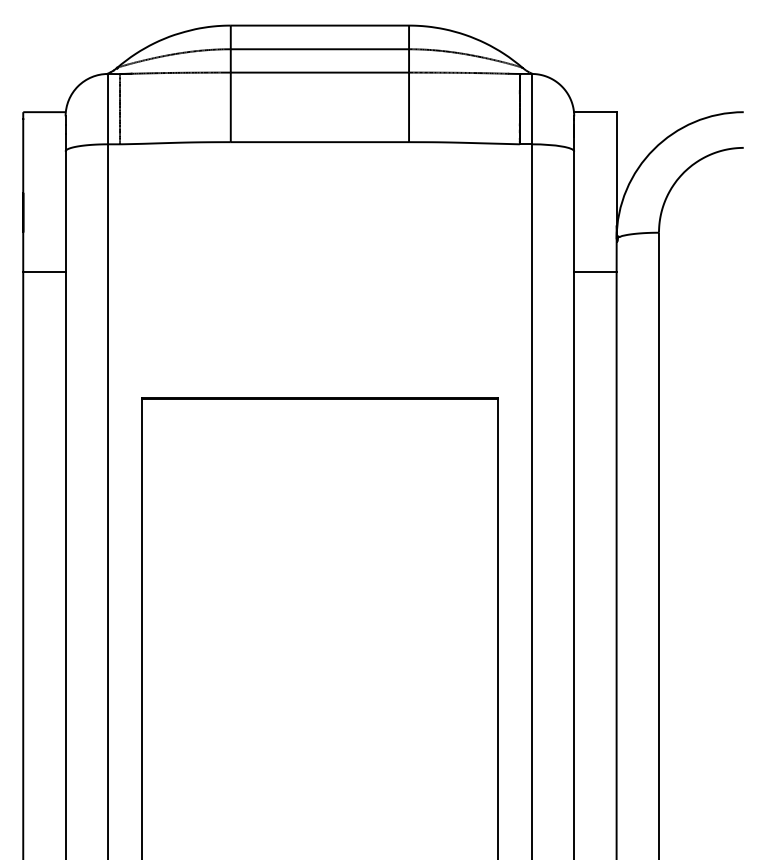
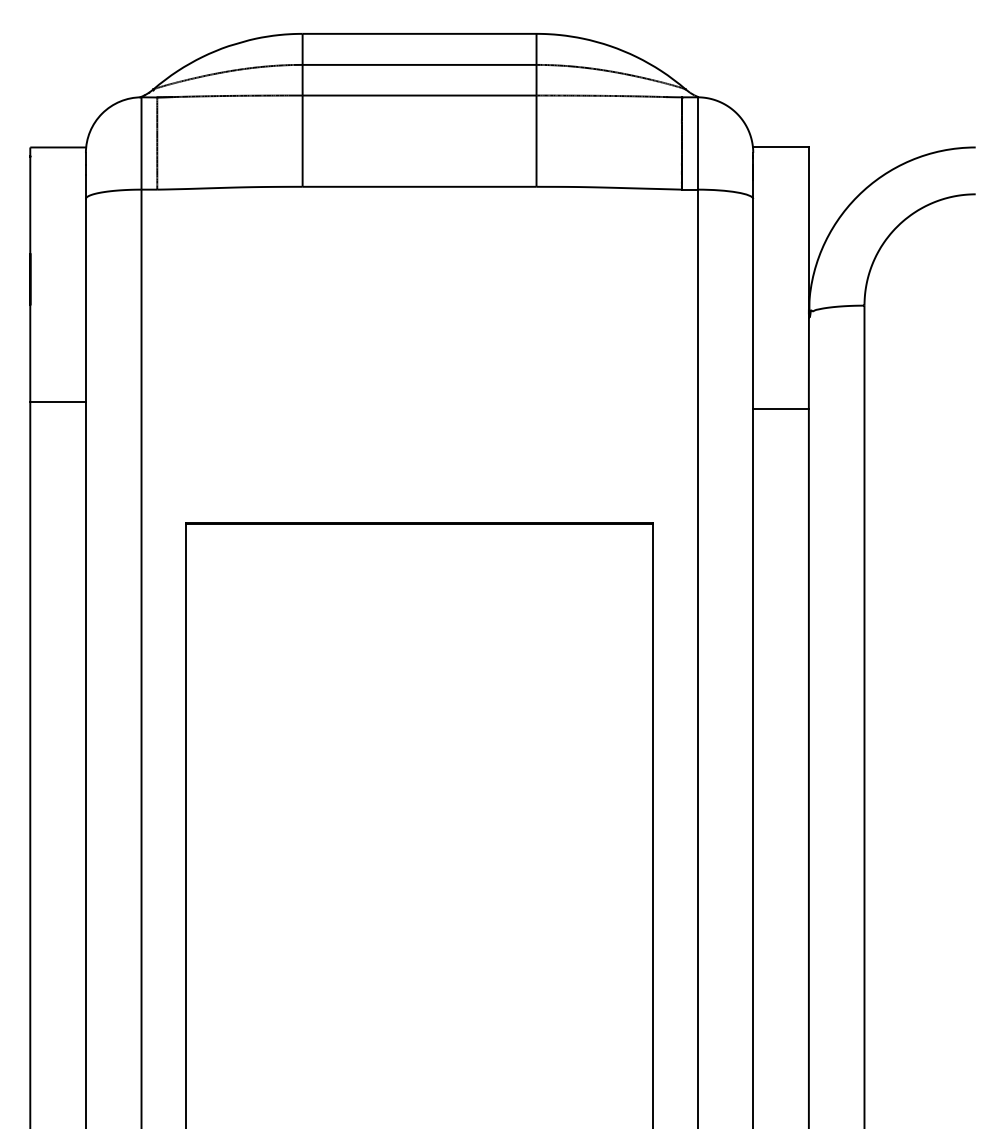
line: (43, 272) -> (57, 402), moved
line: (594, 272) -> (780, 409), moved

